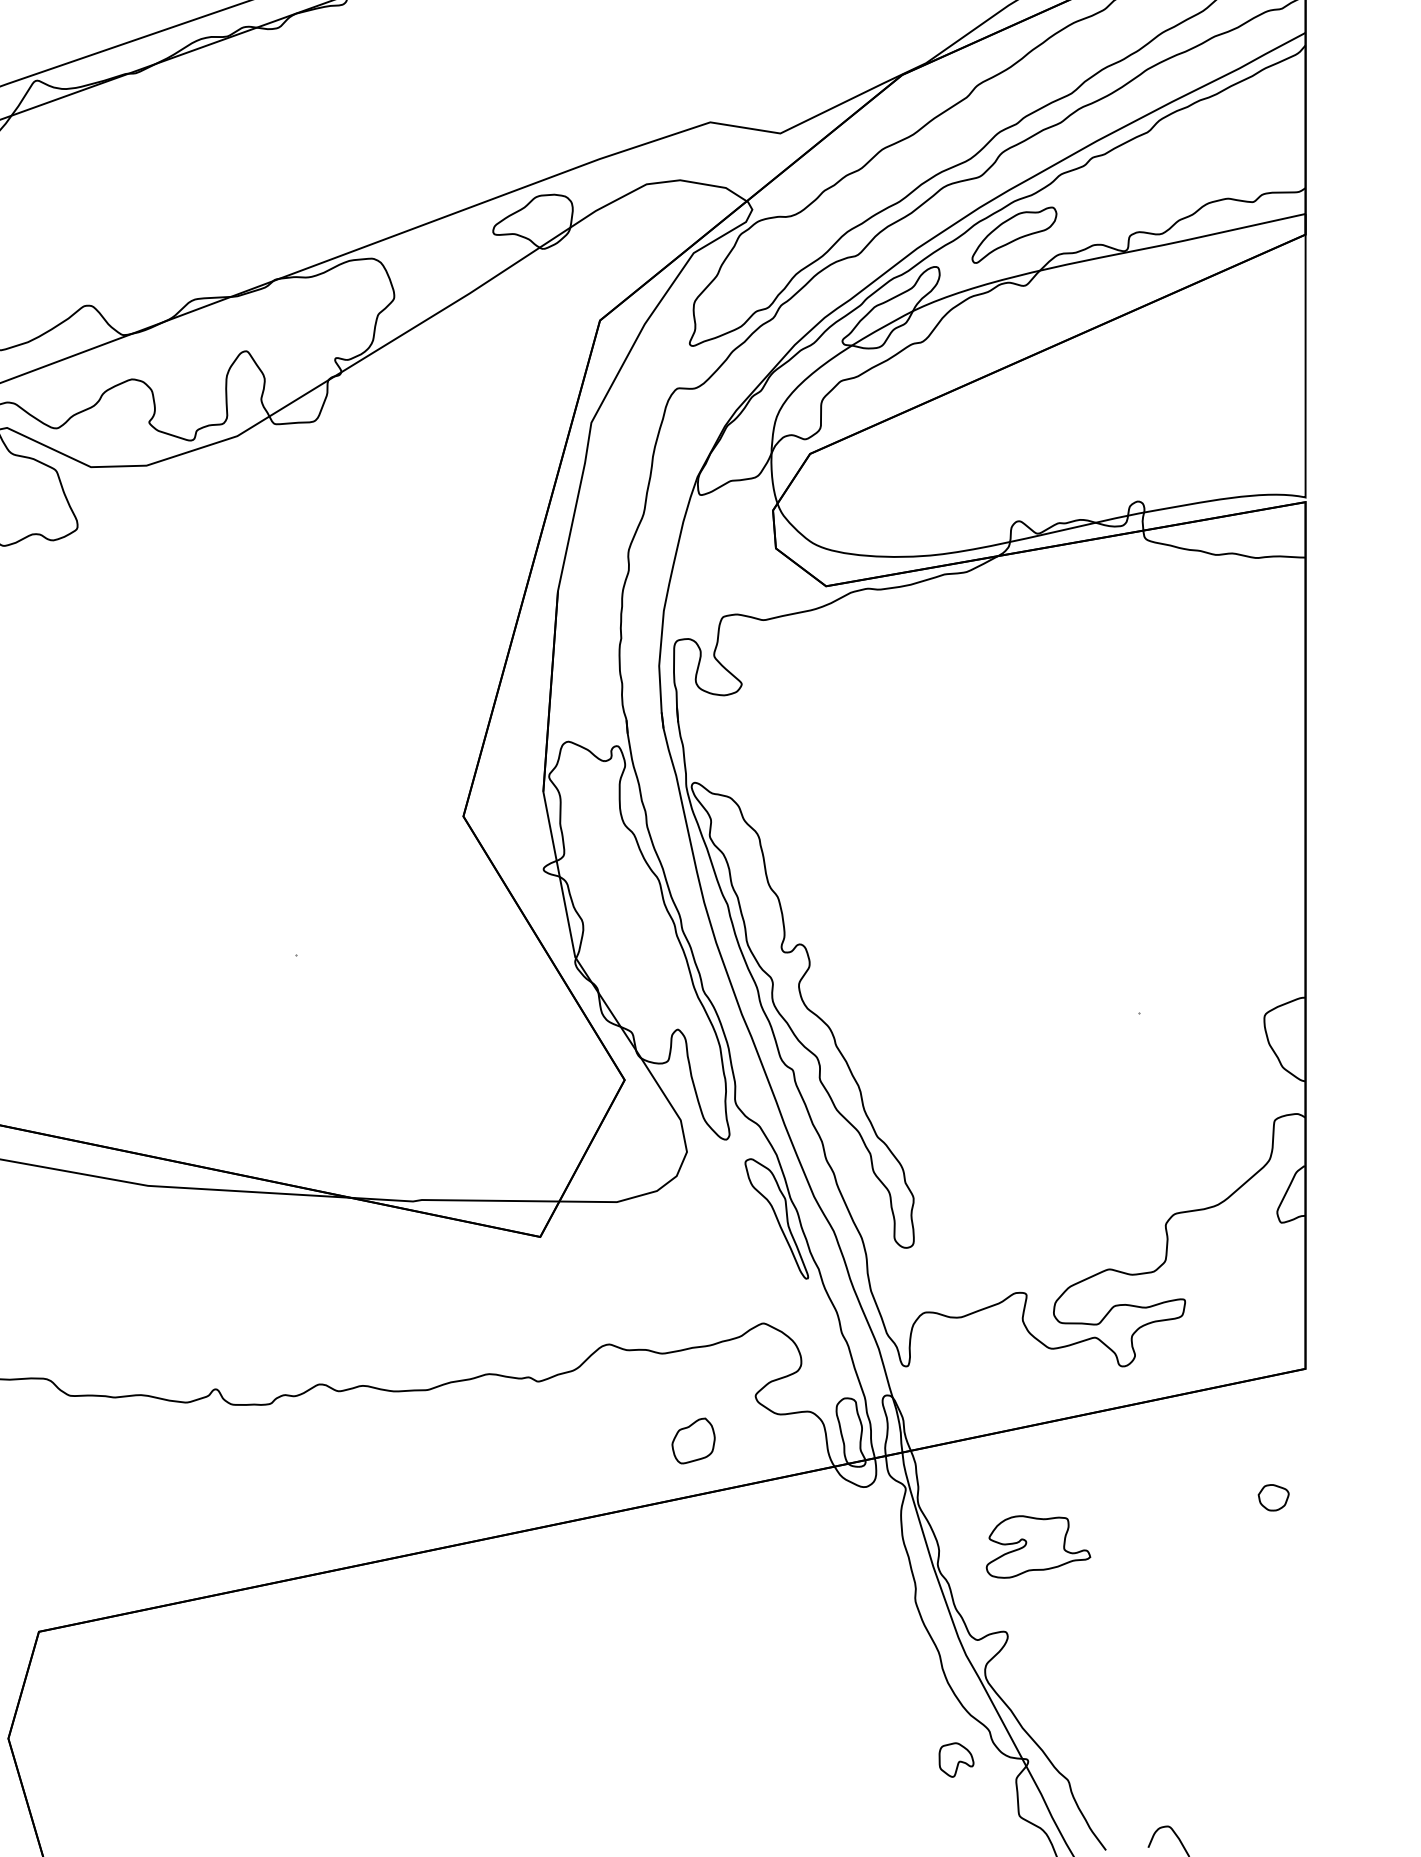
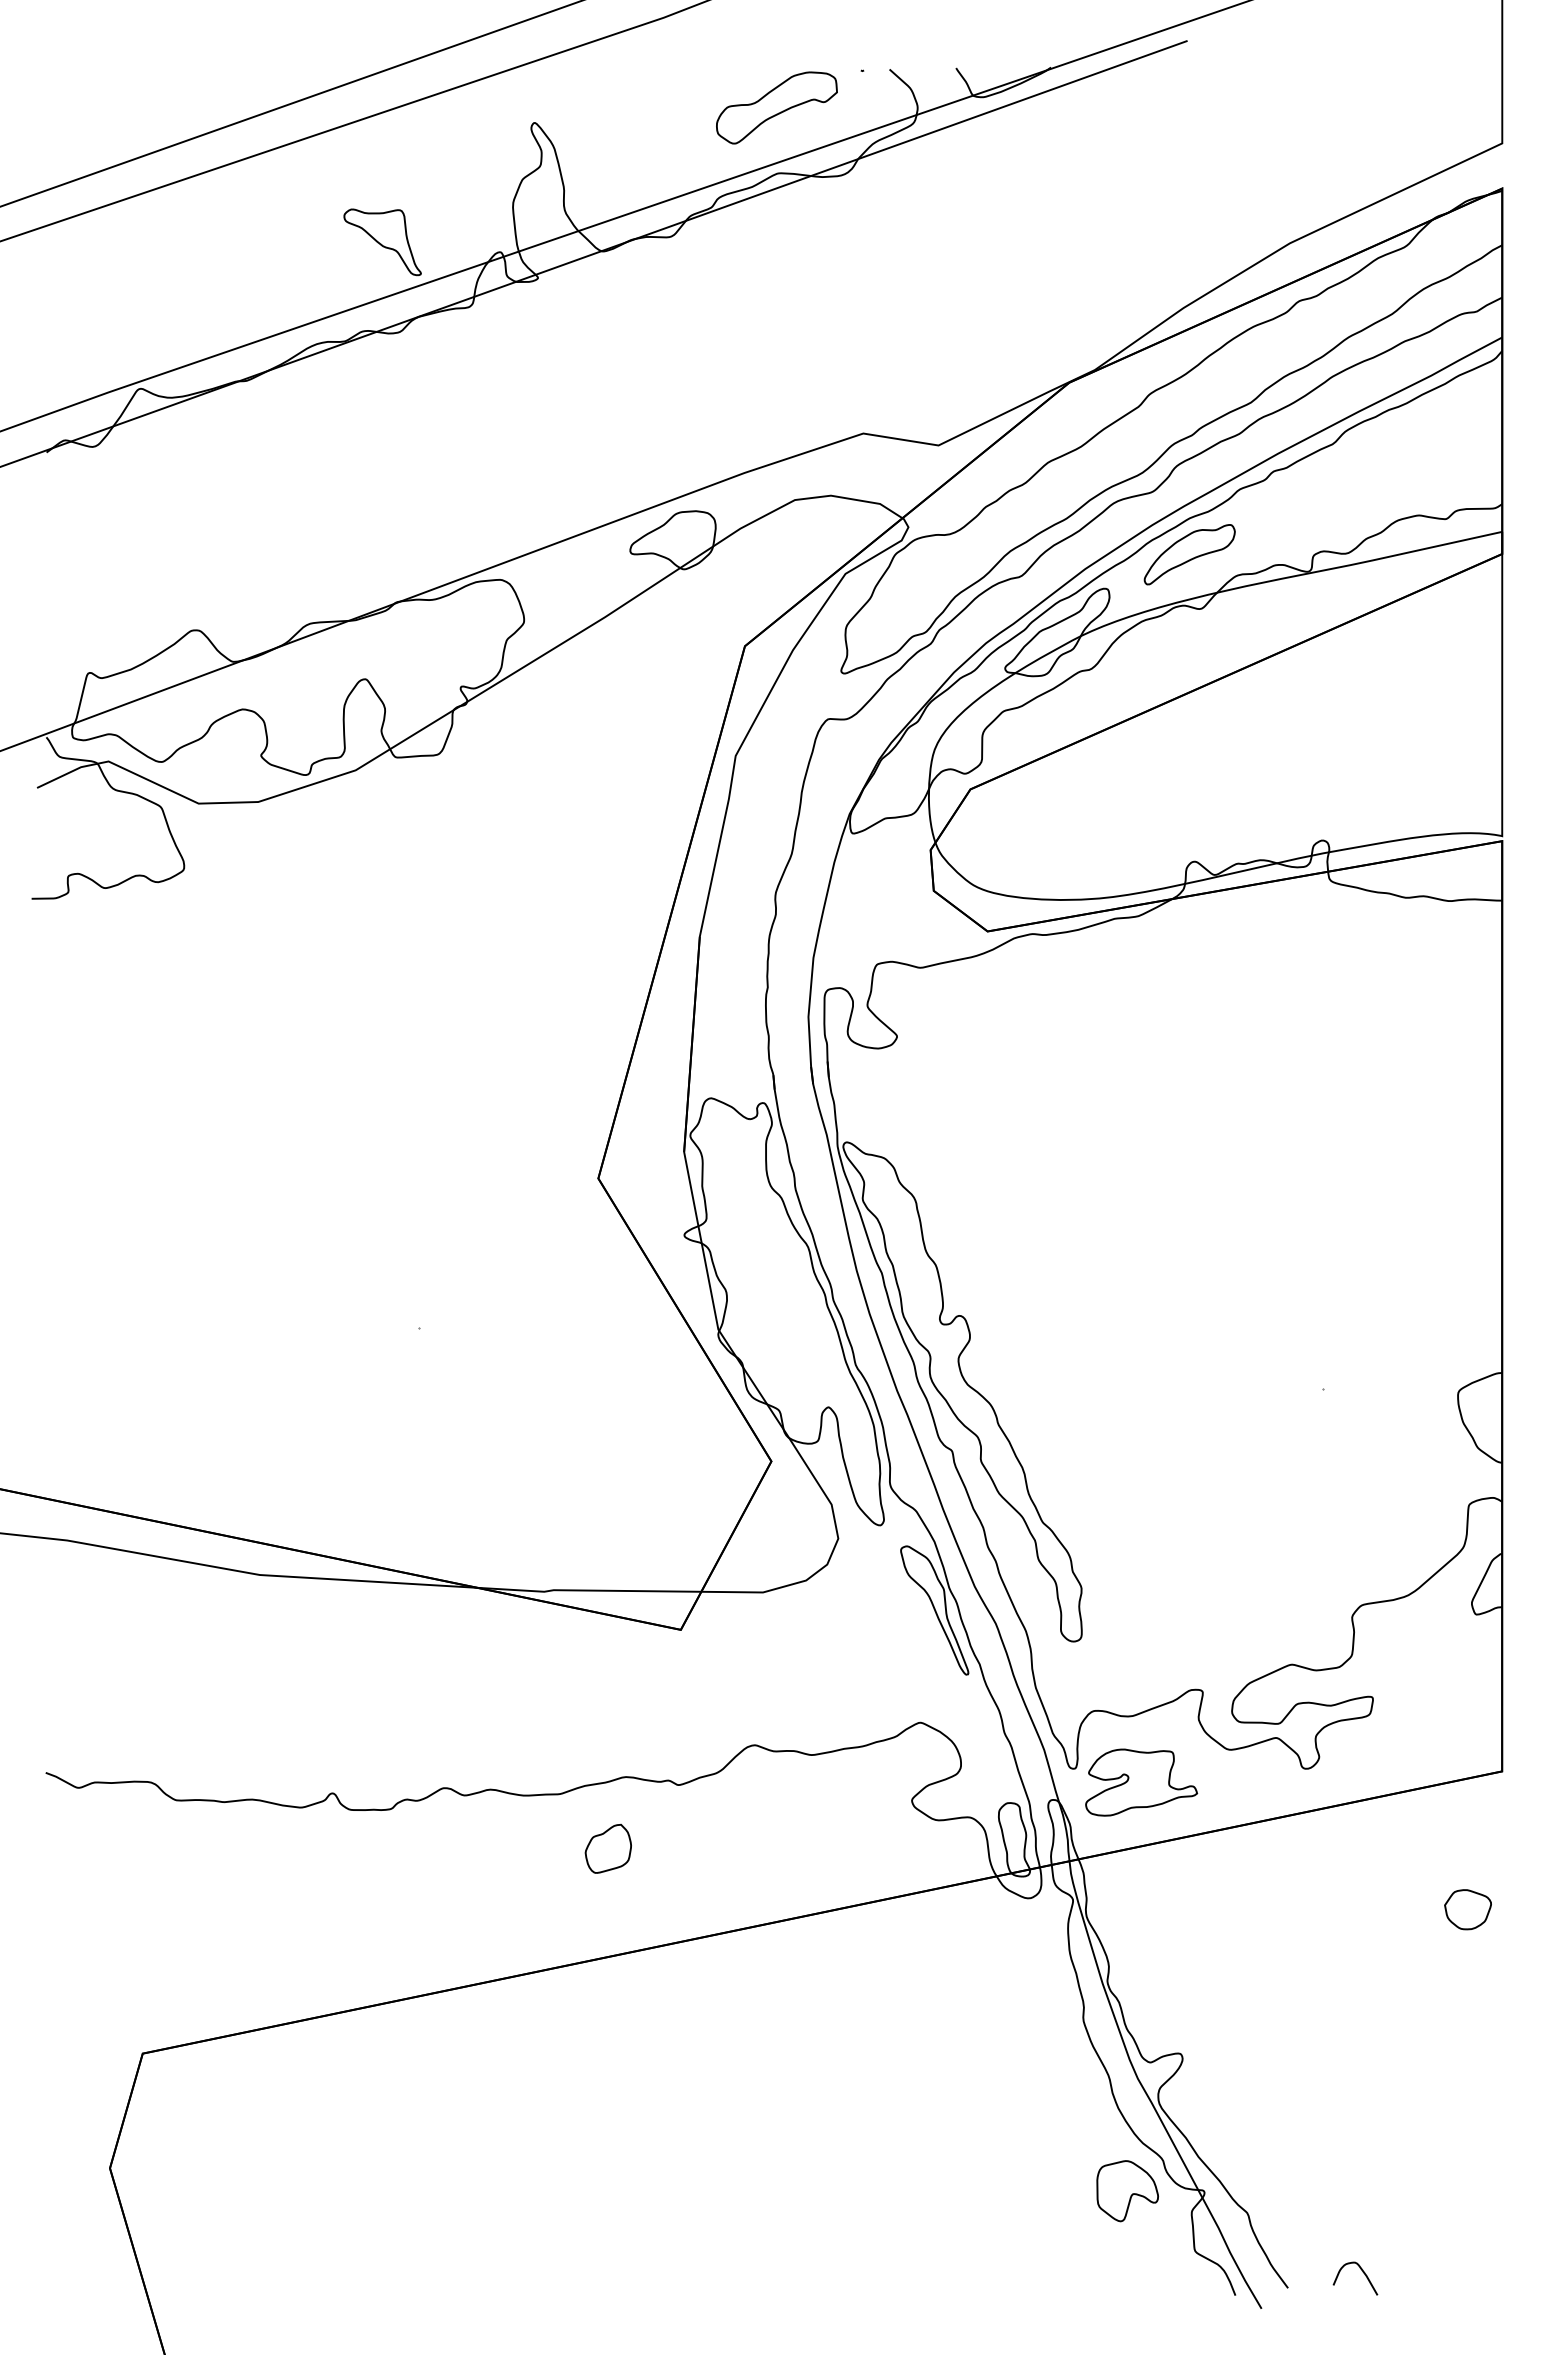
part: (692, 1440) -> (607, 1848), moved
part: (1273, 1497) -> (1467, 1909), size x1.43
part: (1038, 1546) -> (1141, 1782), moved
part: (956, 1760) -> (1127, 2191), size x1.67

